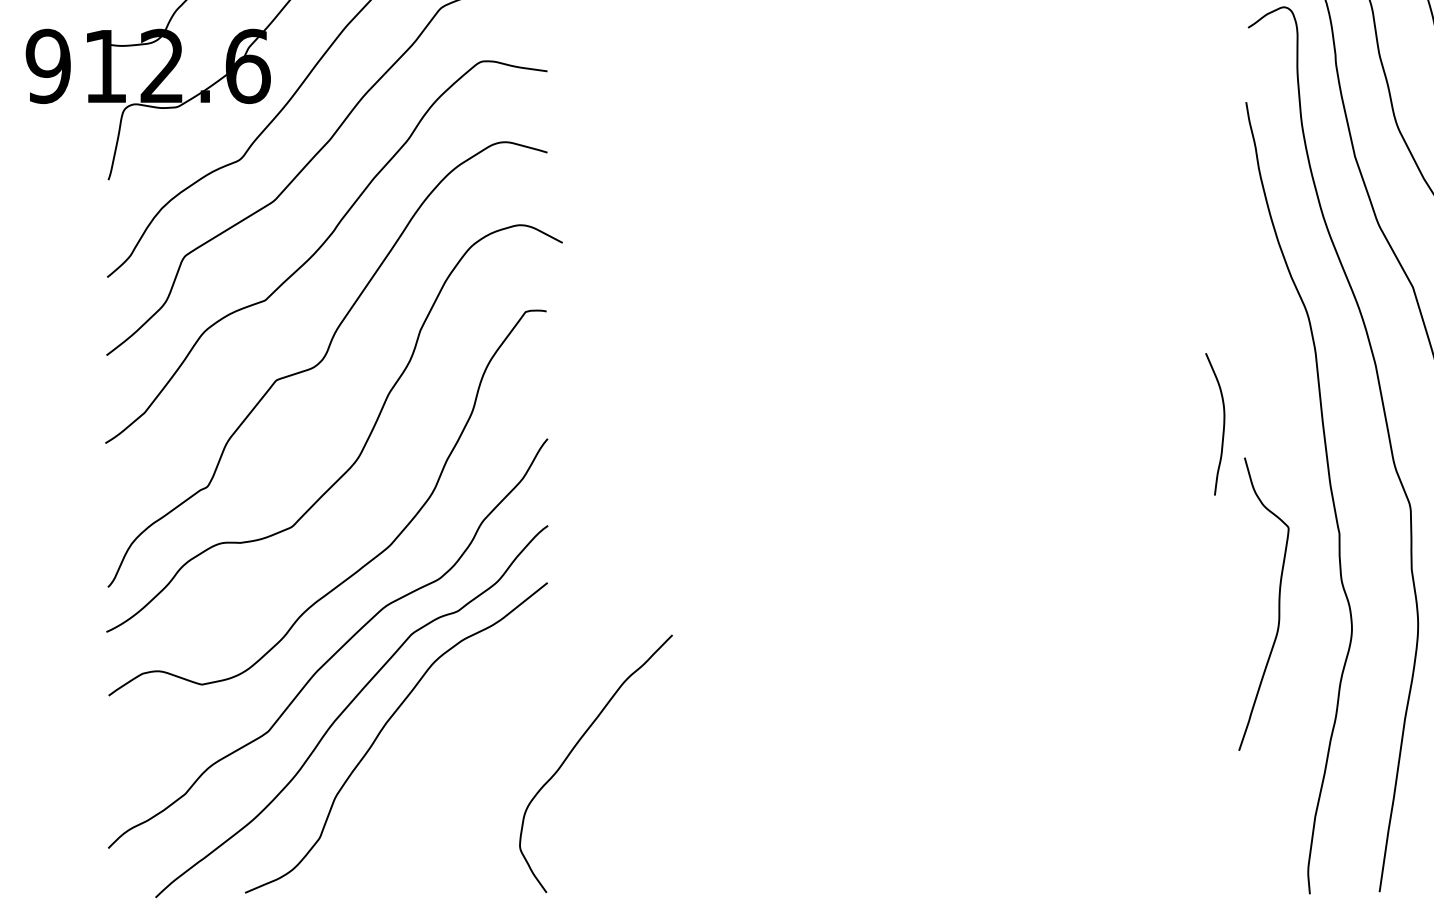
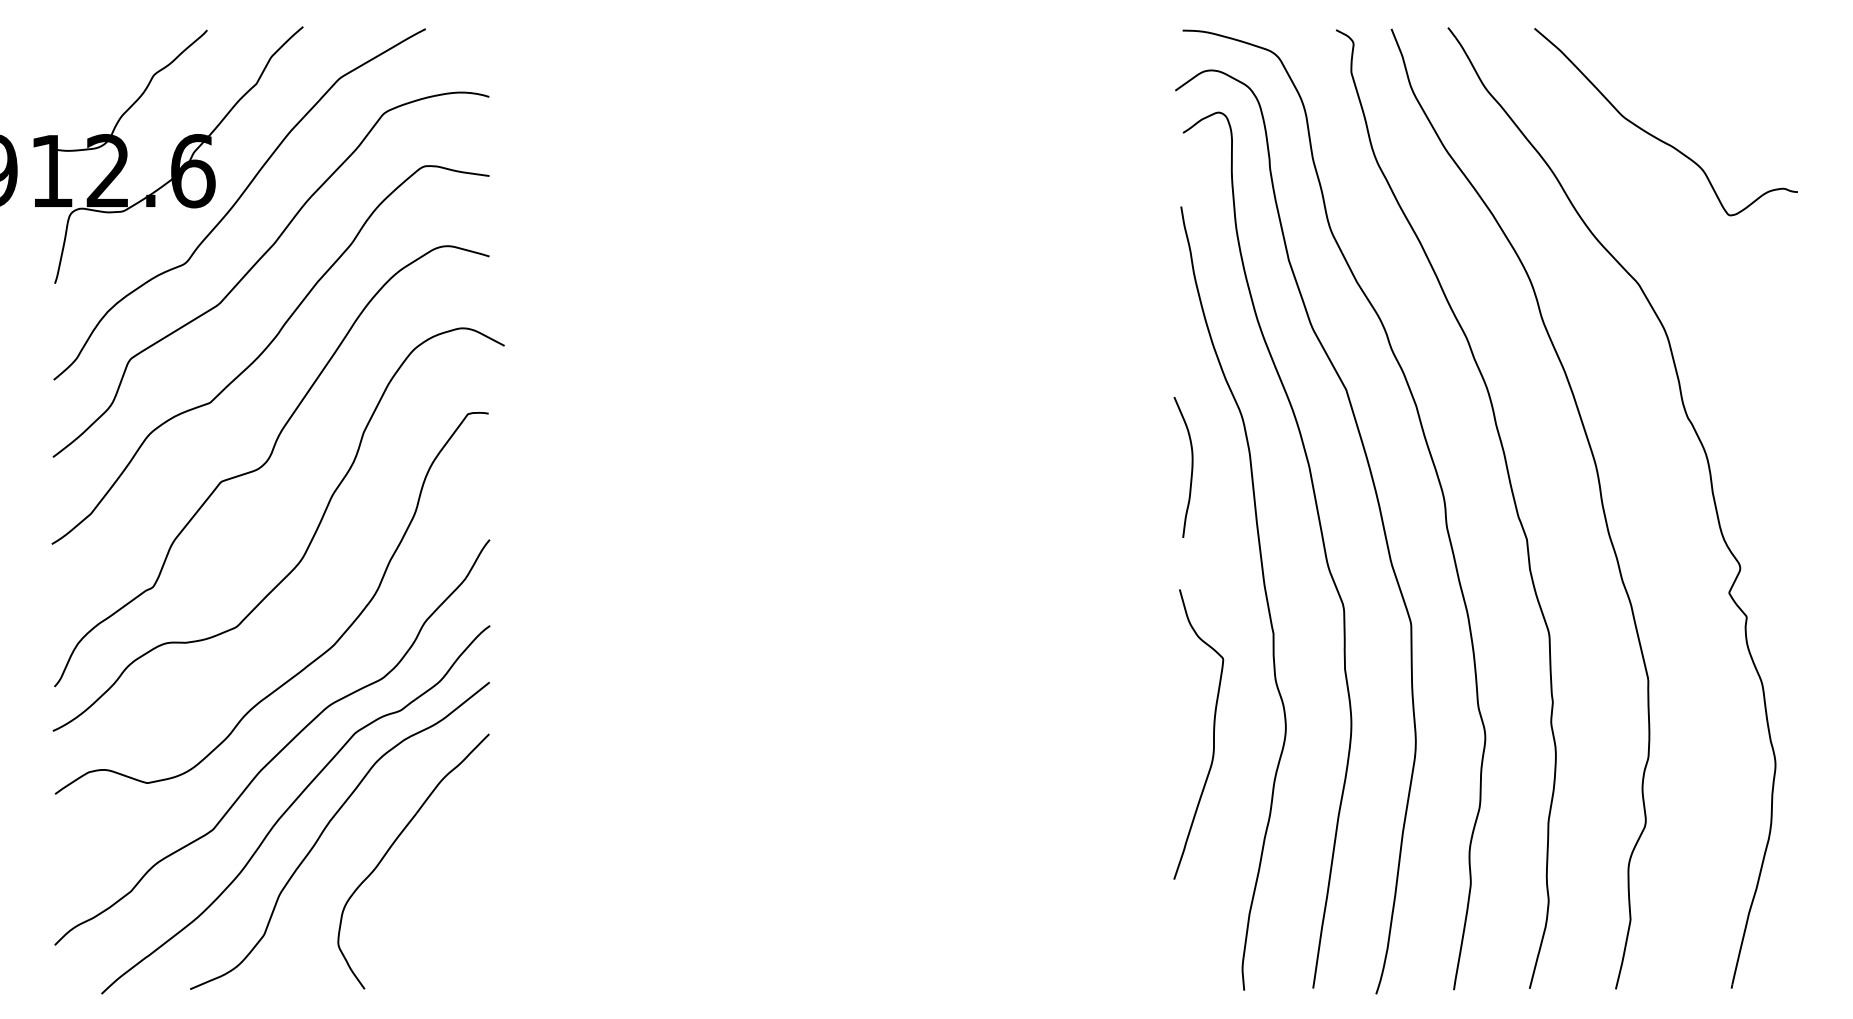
curve: (1223, 424) -> (1191, 467), moved
curve: (1278, 604) -> (1213, 734), moved
curve: (574, 748) -> (392, 846), moved

